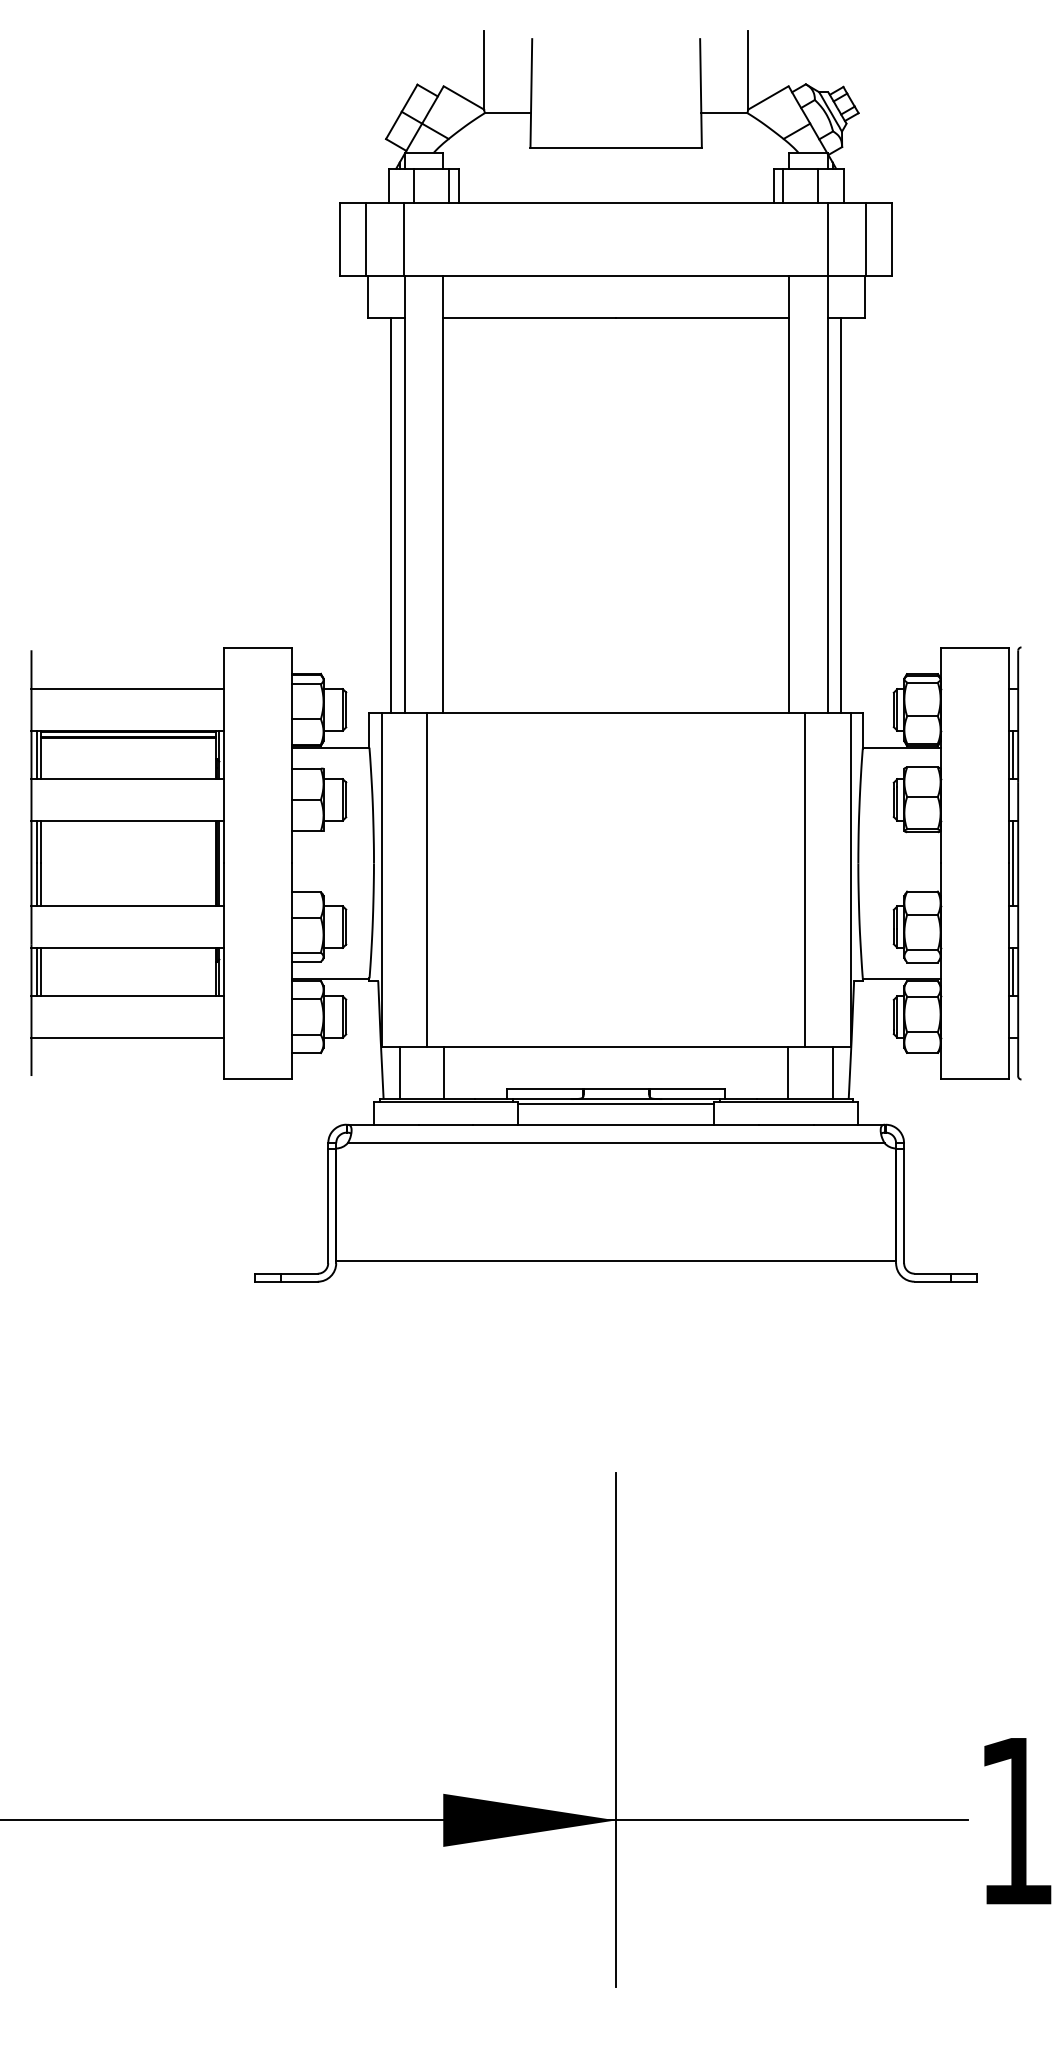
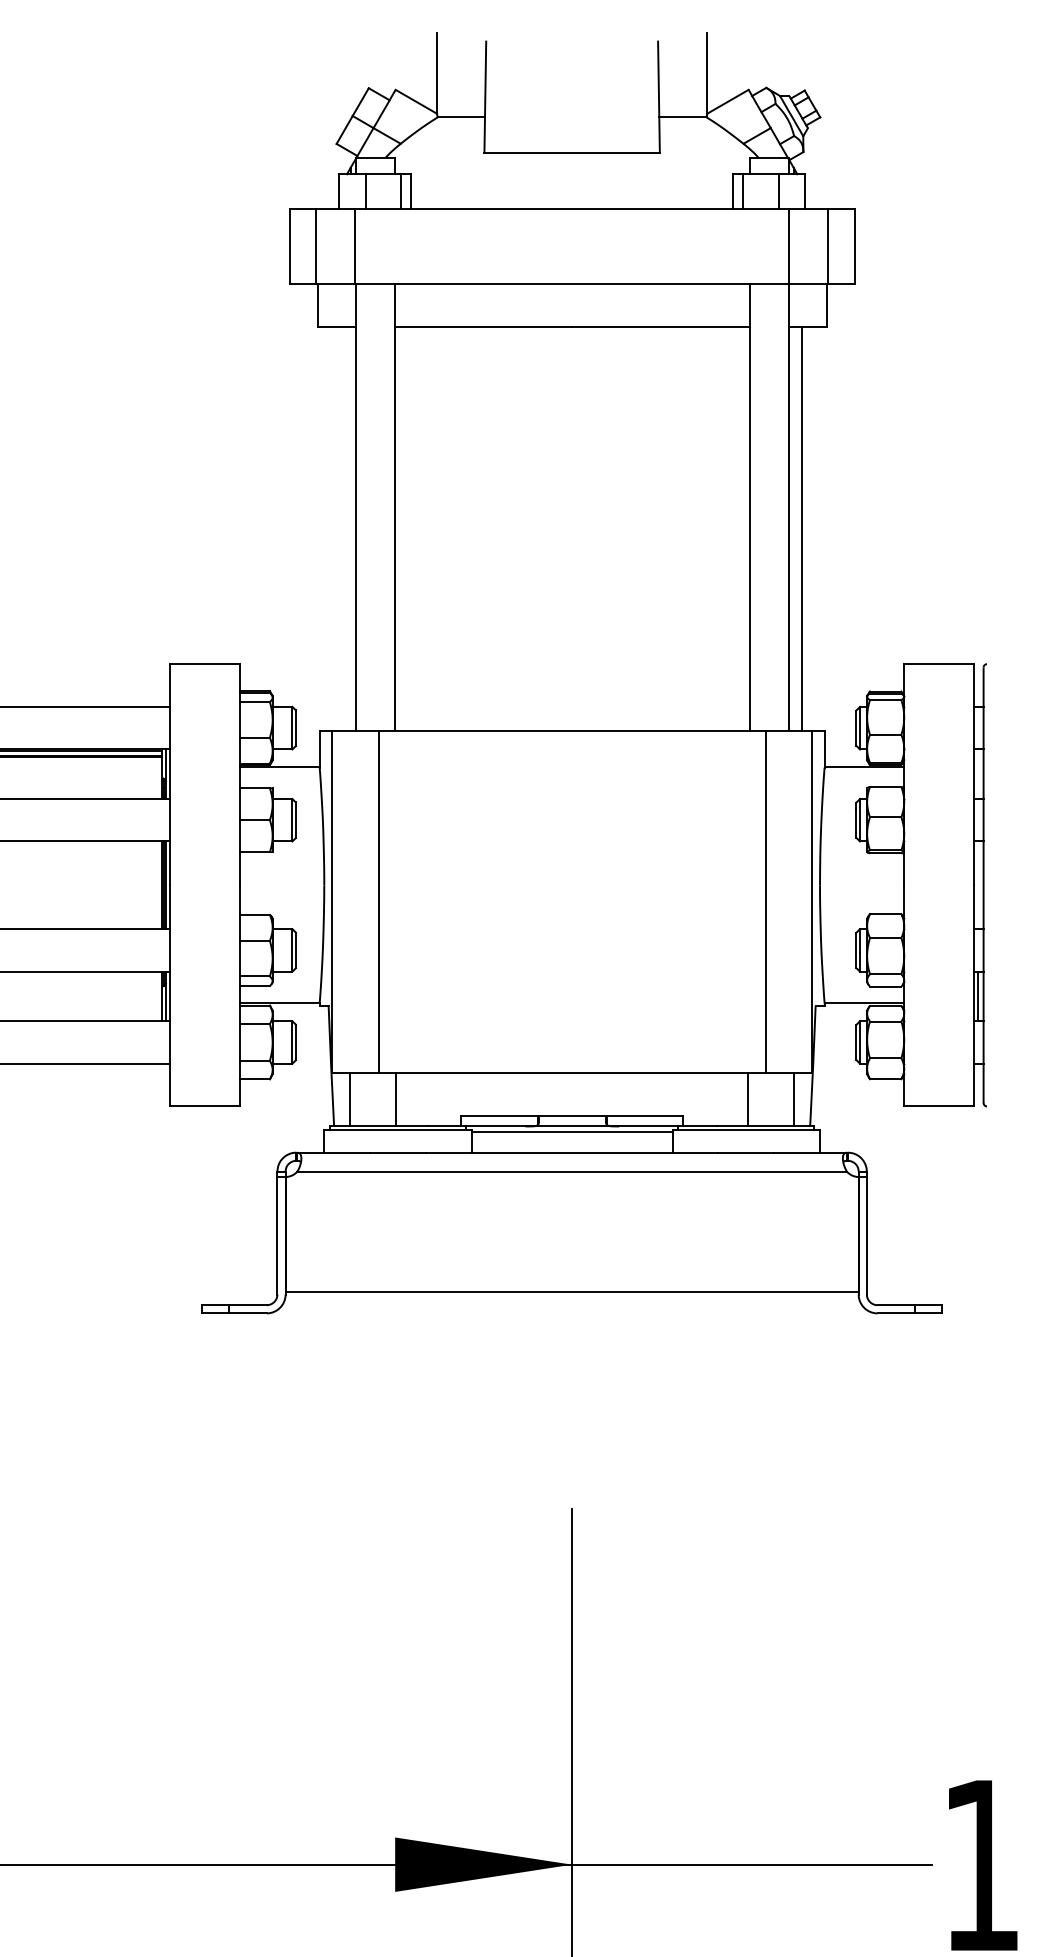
line: (391, 514) -> (342, 528), removed
line: (1012, 754) -> (977, 773), removed
line: (1012, 863) -> (977, 885), removed

